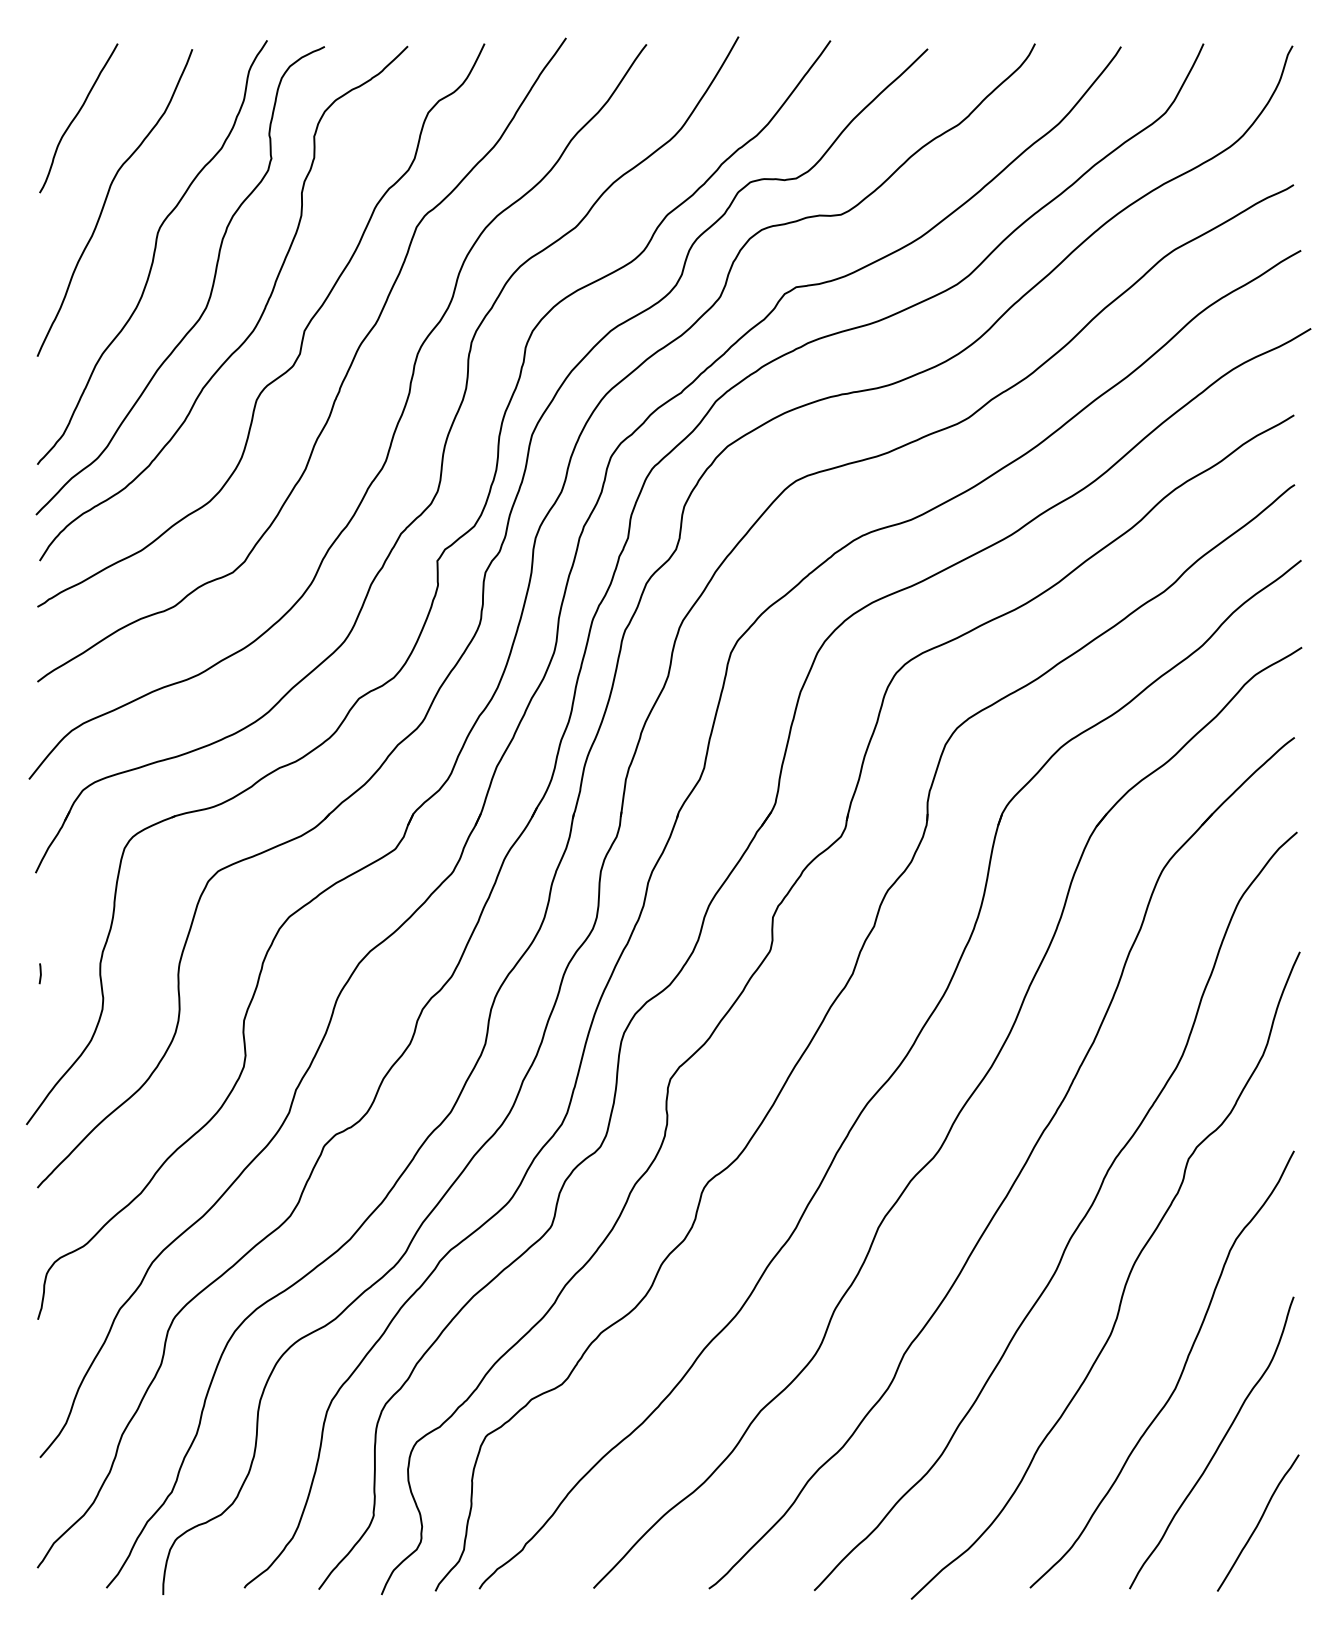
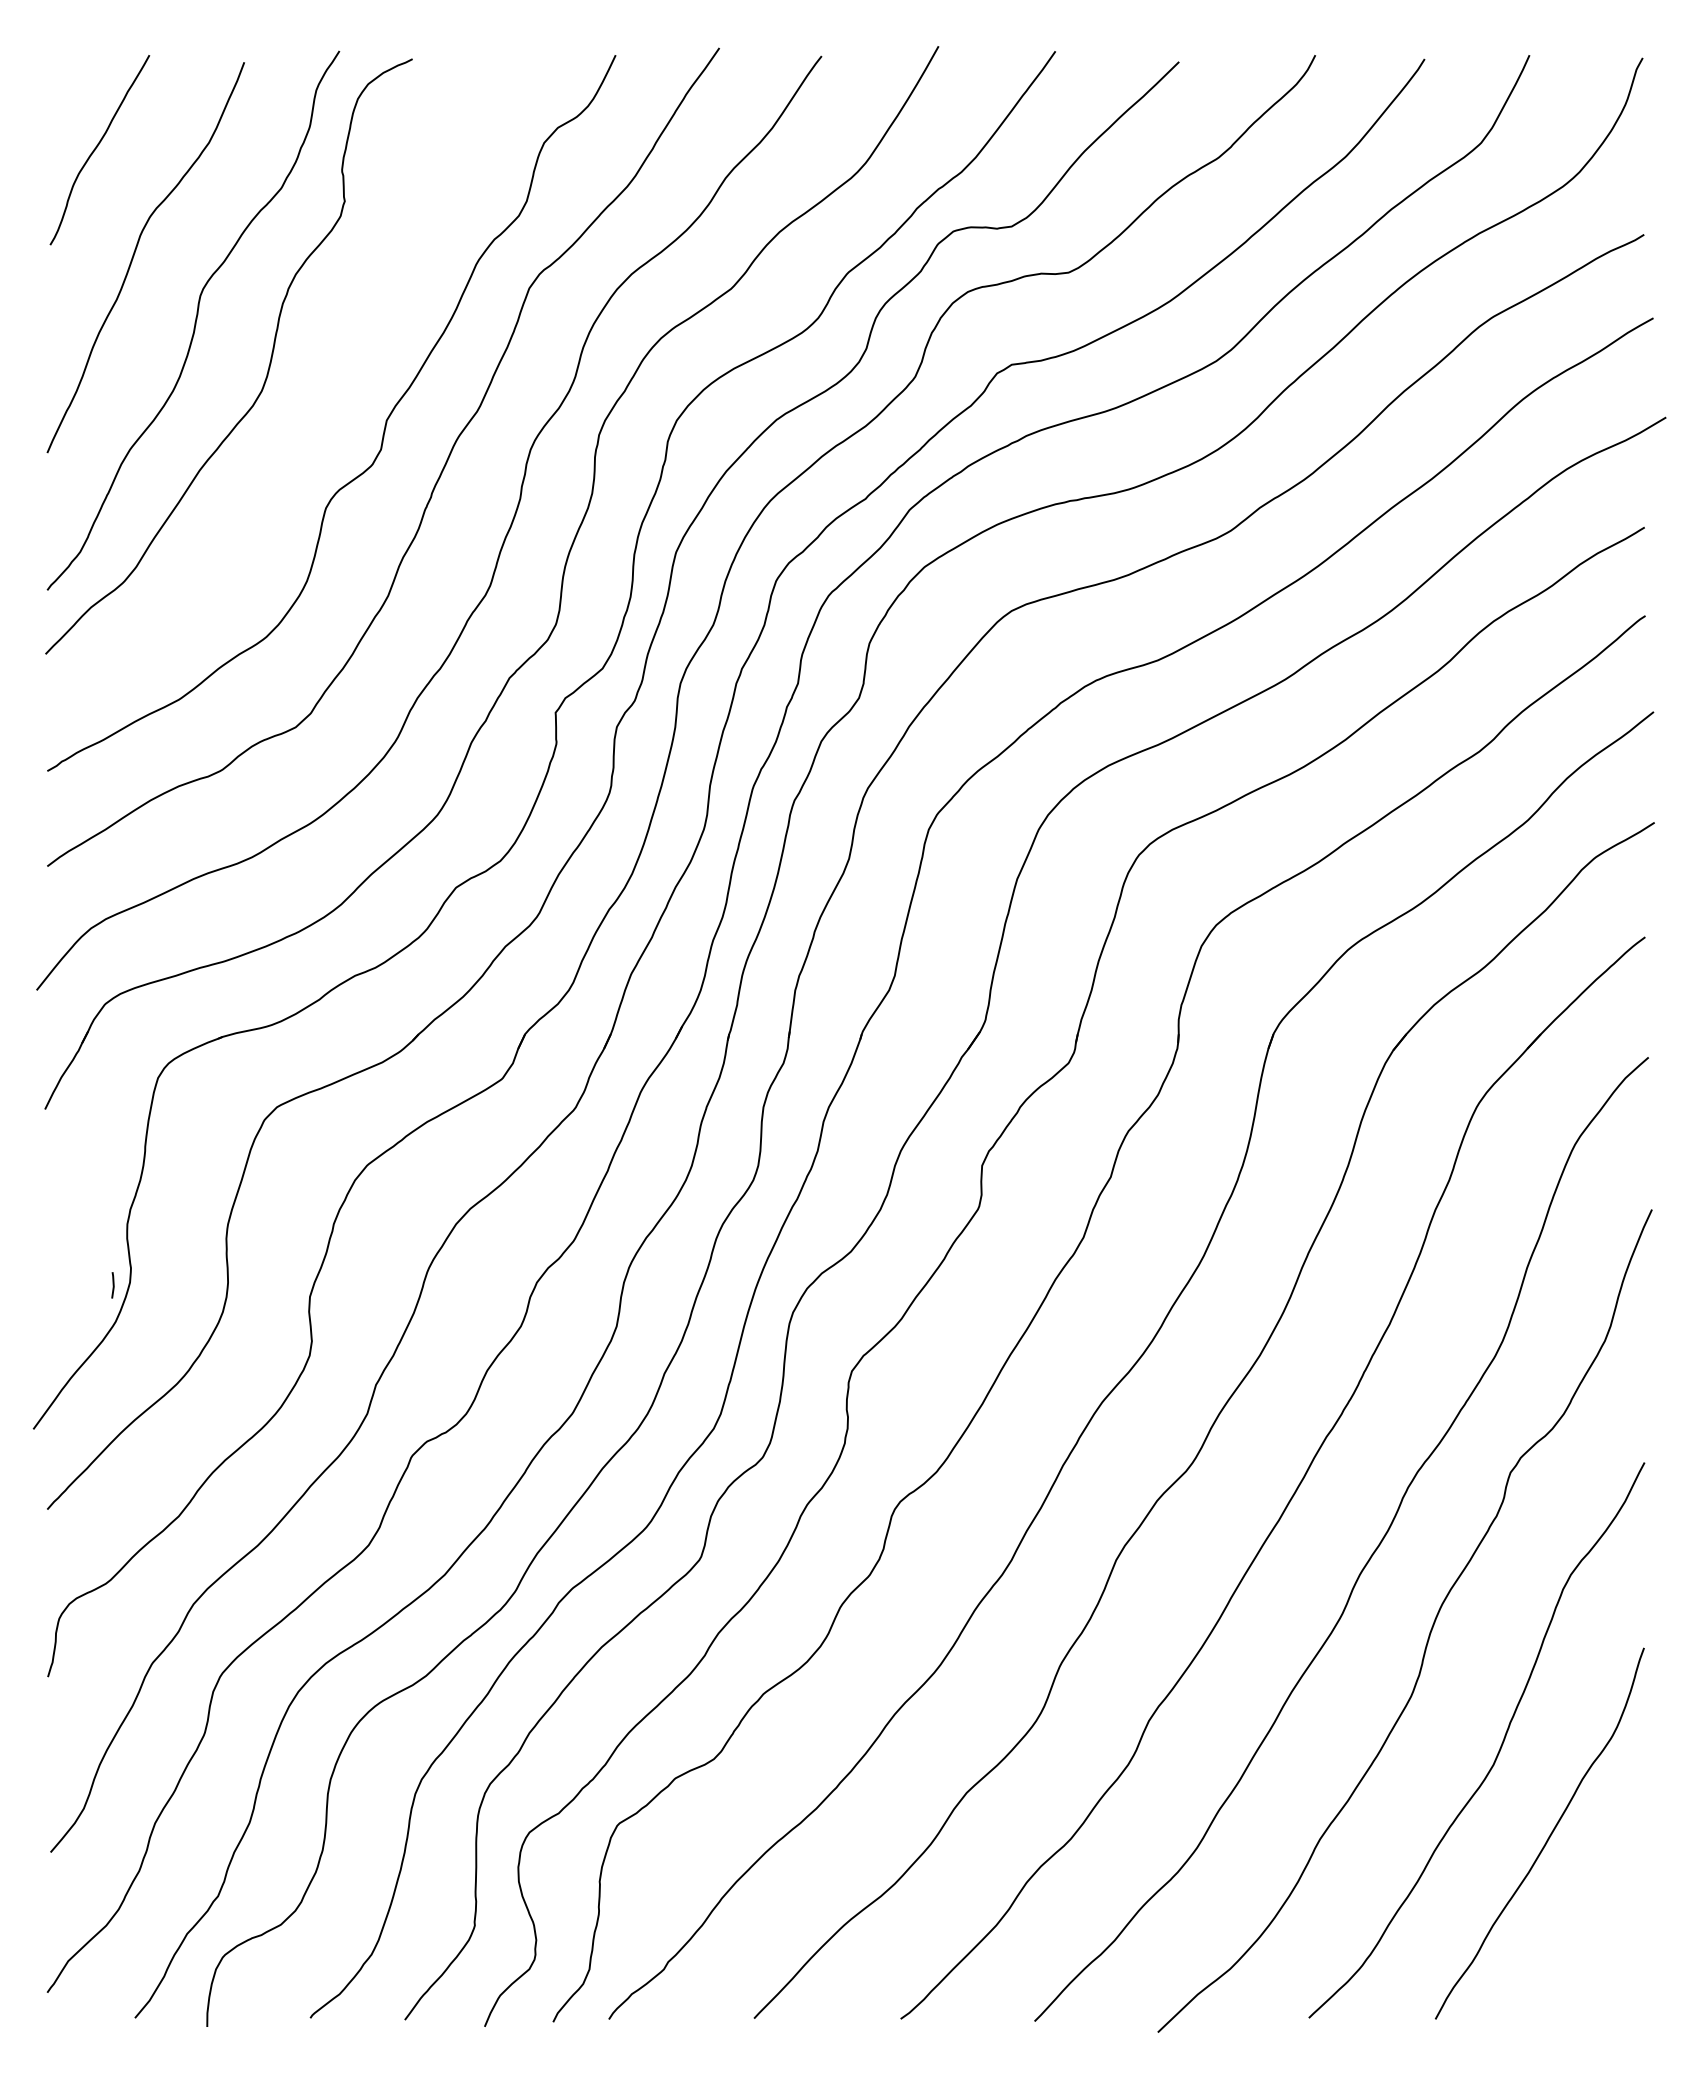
curve: (257, 322) -> (326, 409), removed
line: (39, 973) -> (112, 1285), moved
curve: (1257, 1523) -> (1598, 1935), removed

